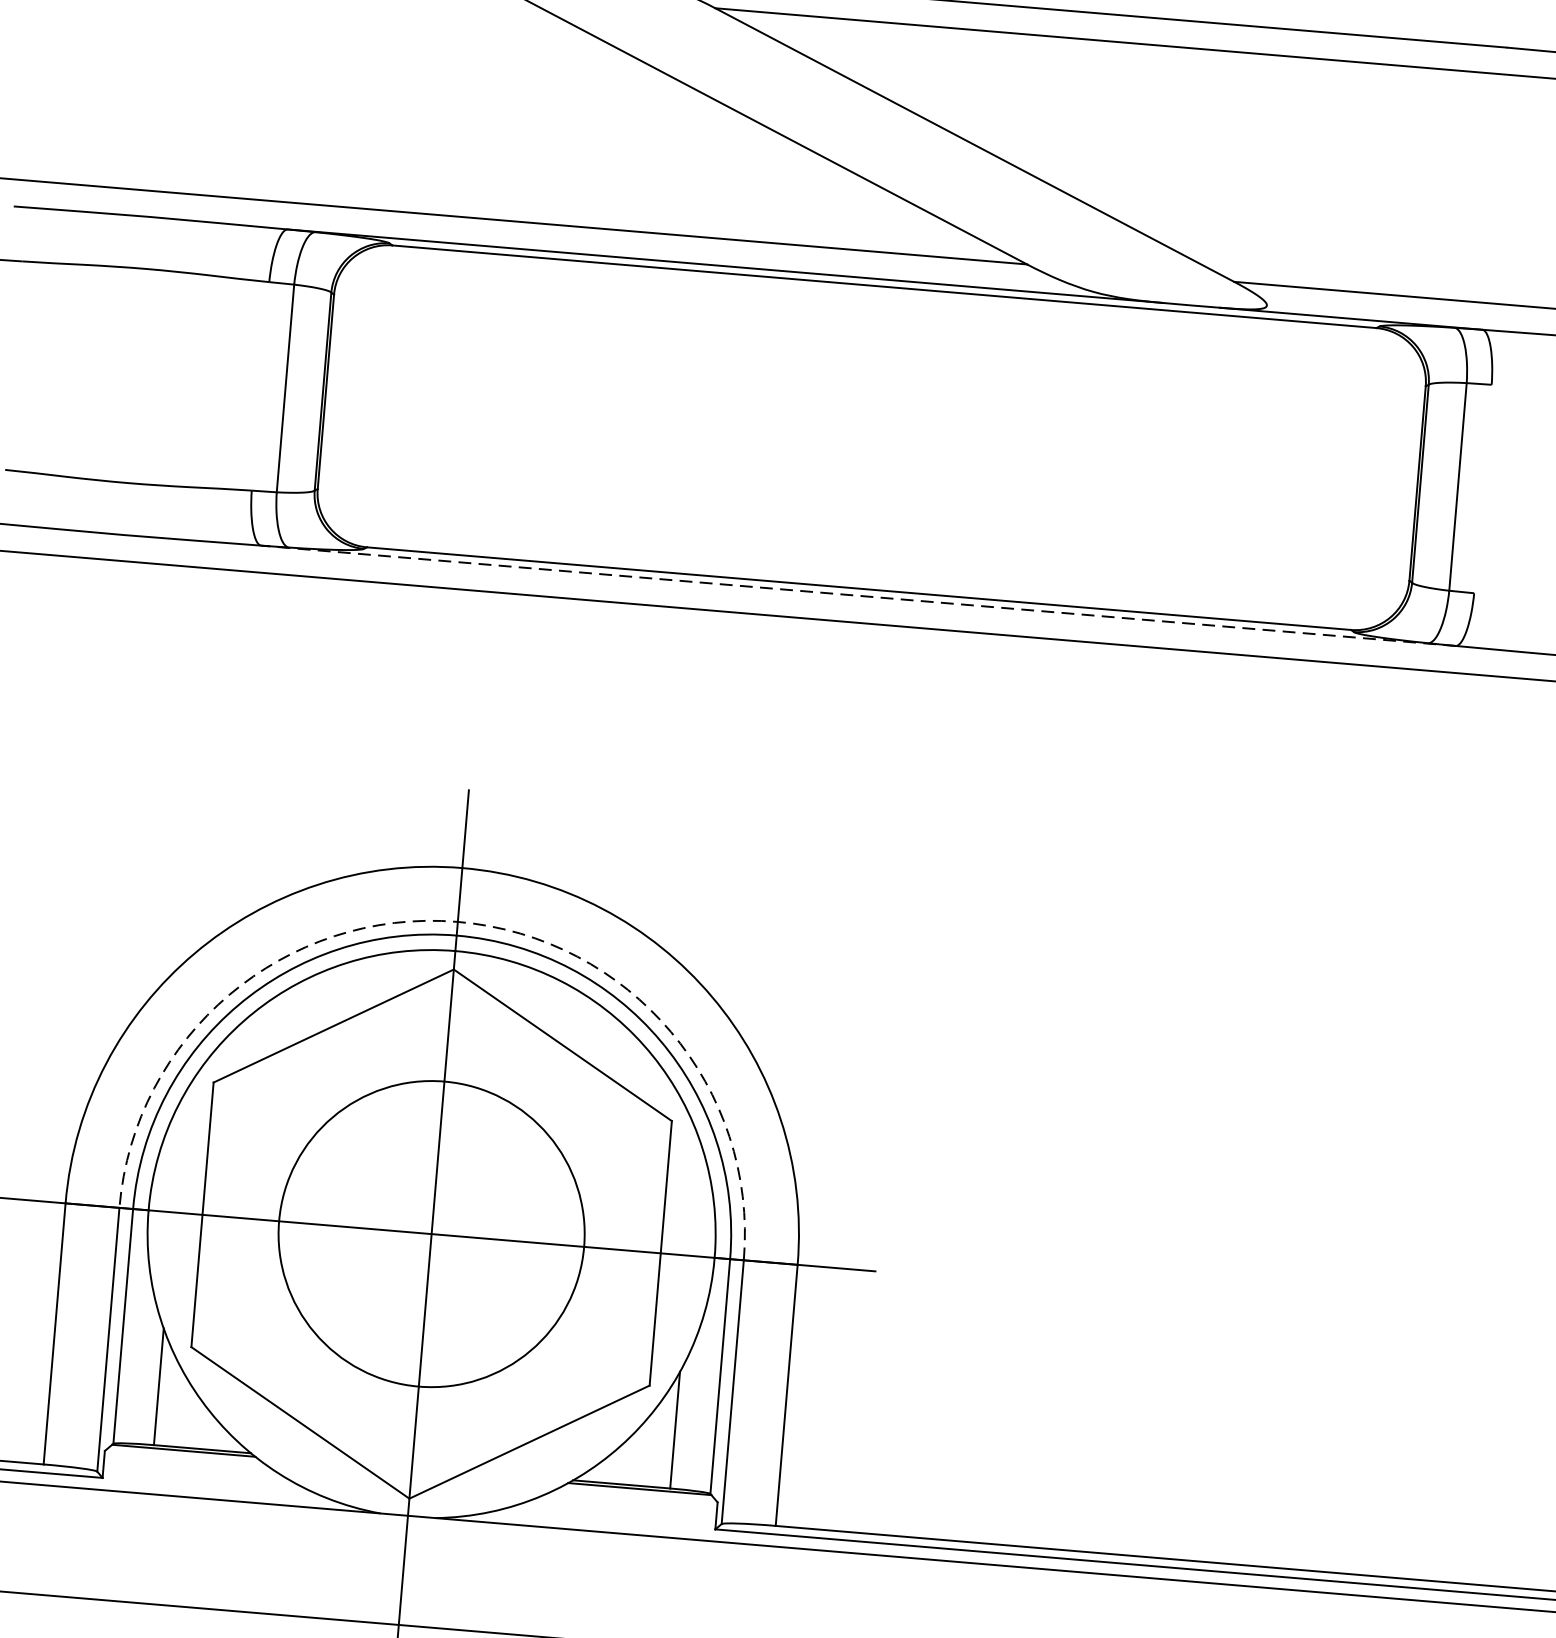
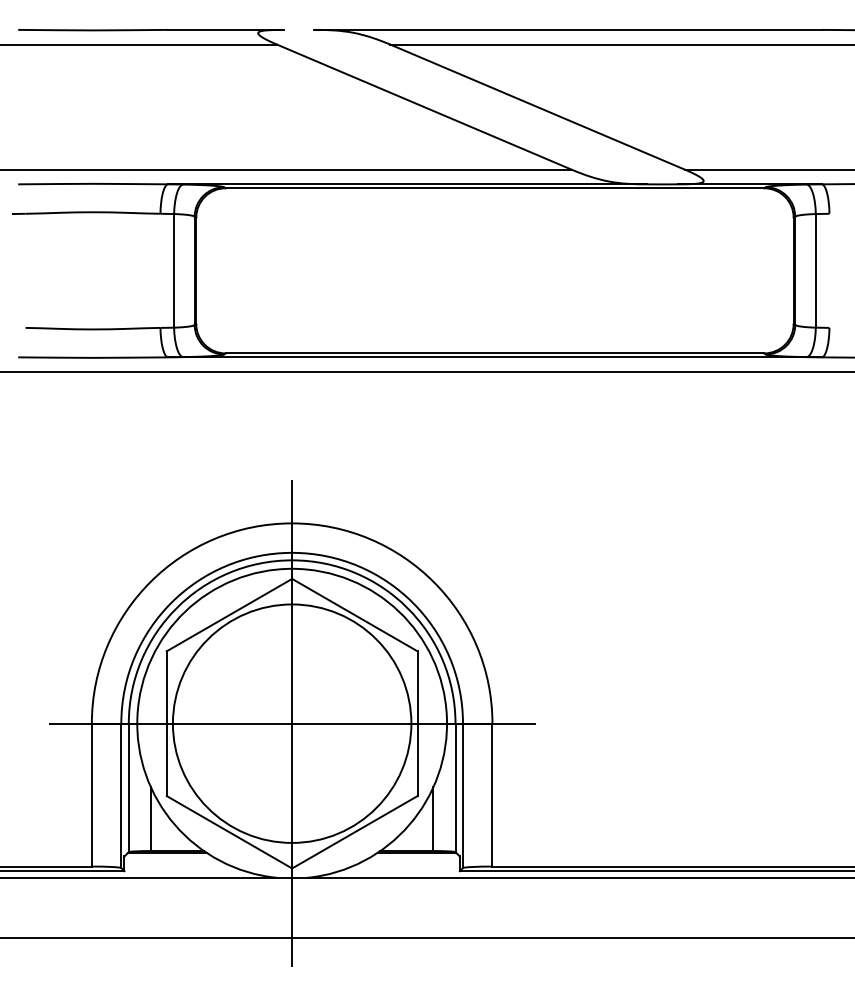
line: (857, 595) -> (494, 357), dashed -> solid
arc: (458, 921) -> (292, 552), dashed -> solid
circle: (430, 1233) -> (291, 723), size x1.43

